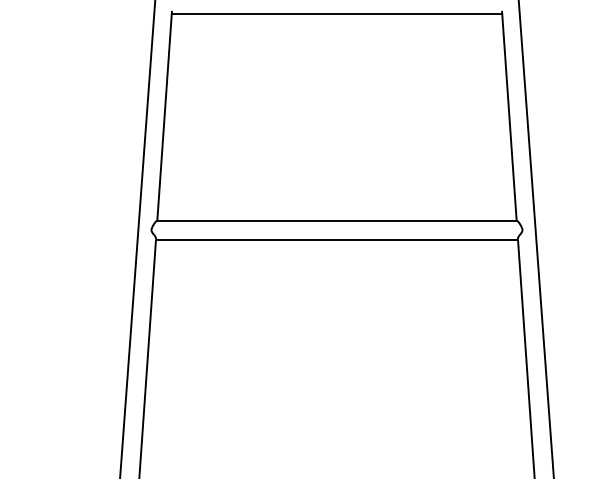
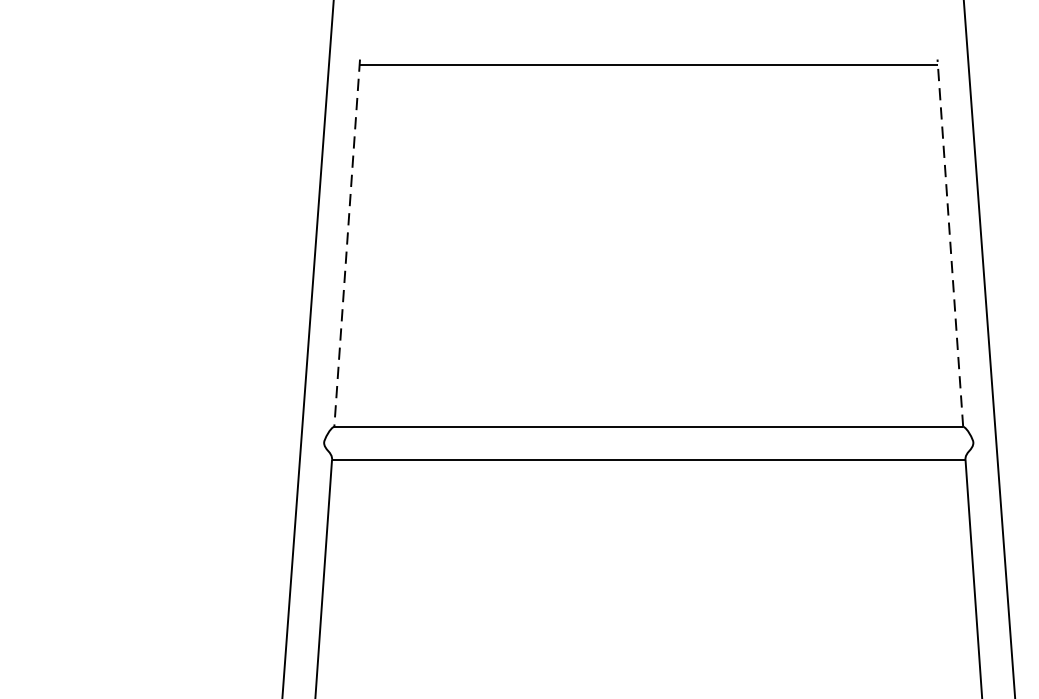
line: (509, 115) -> (950, 242), solid -> dashed
line: (164, 116) -> (346, 244), solid -> dashed

